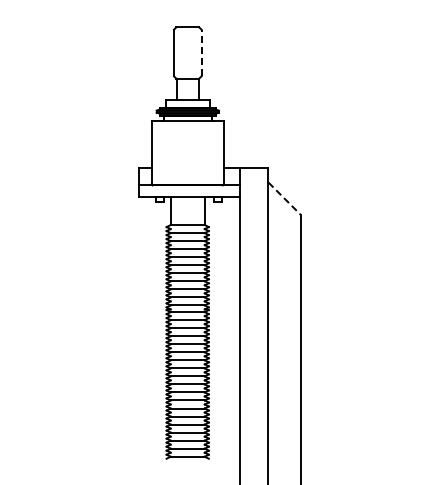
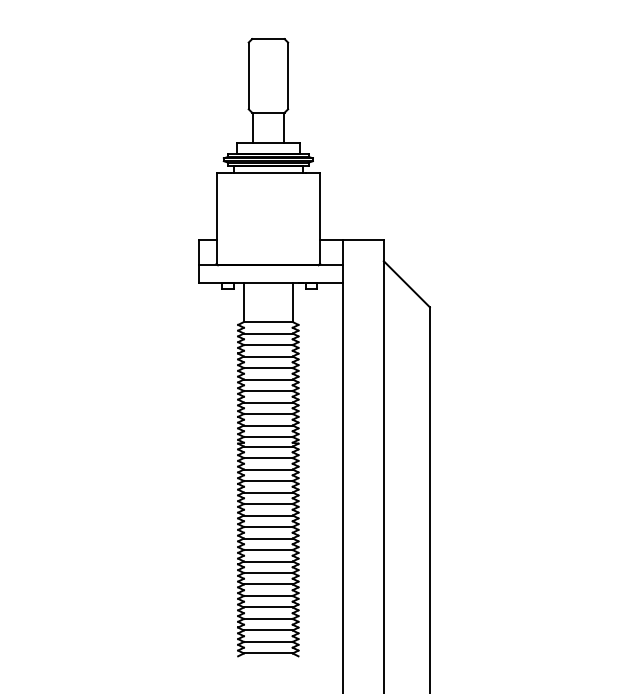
line: (201, 52) -> (288, 75), dashed -> solid
line: (284, 198) -> (406, 284), dashed -> solid

